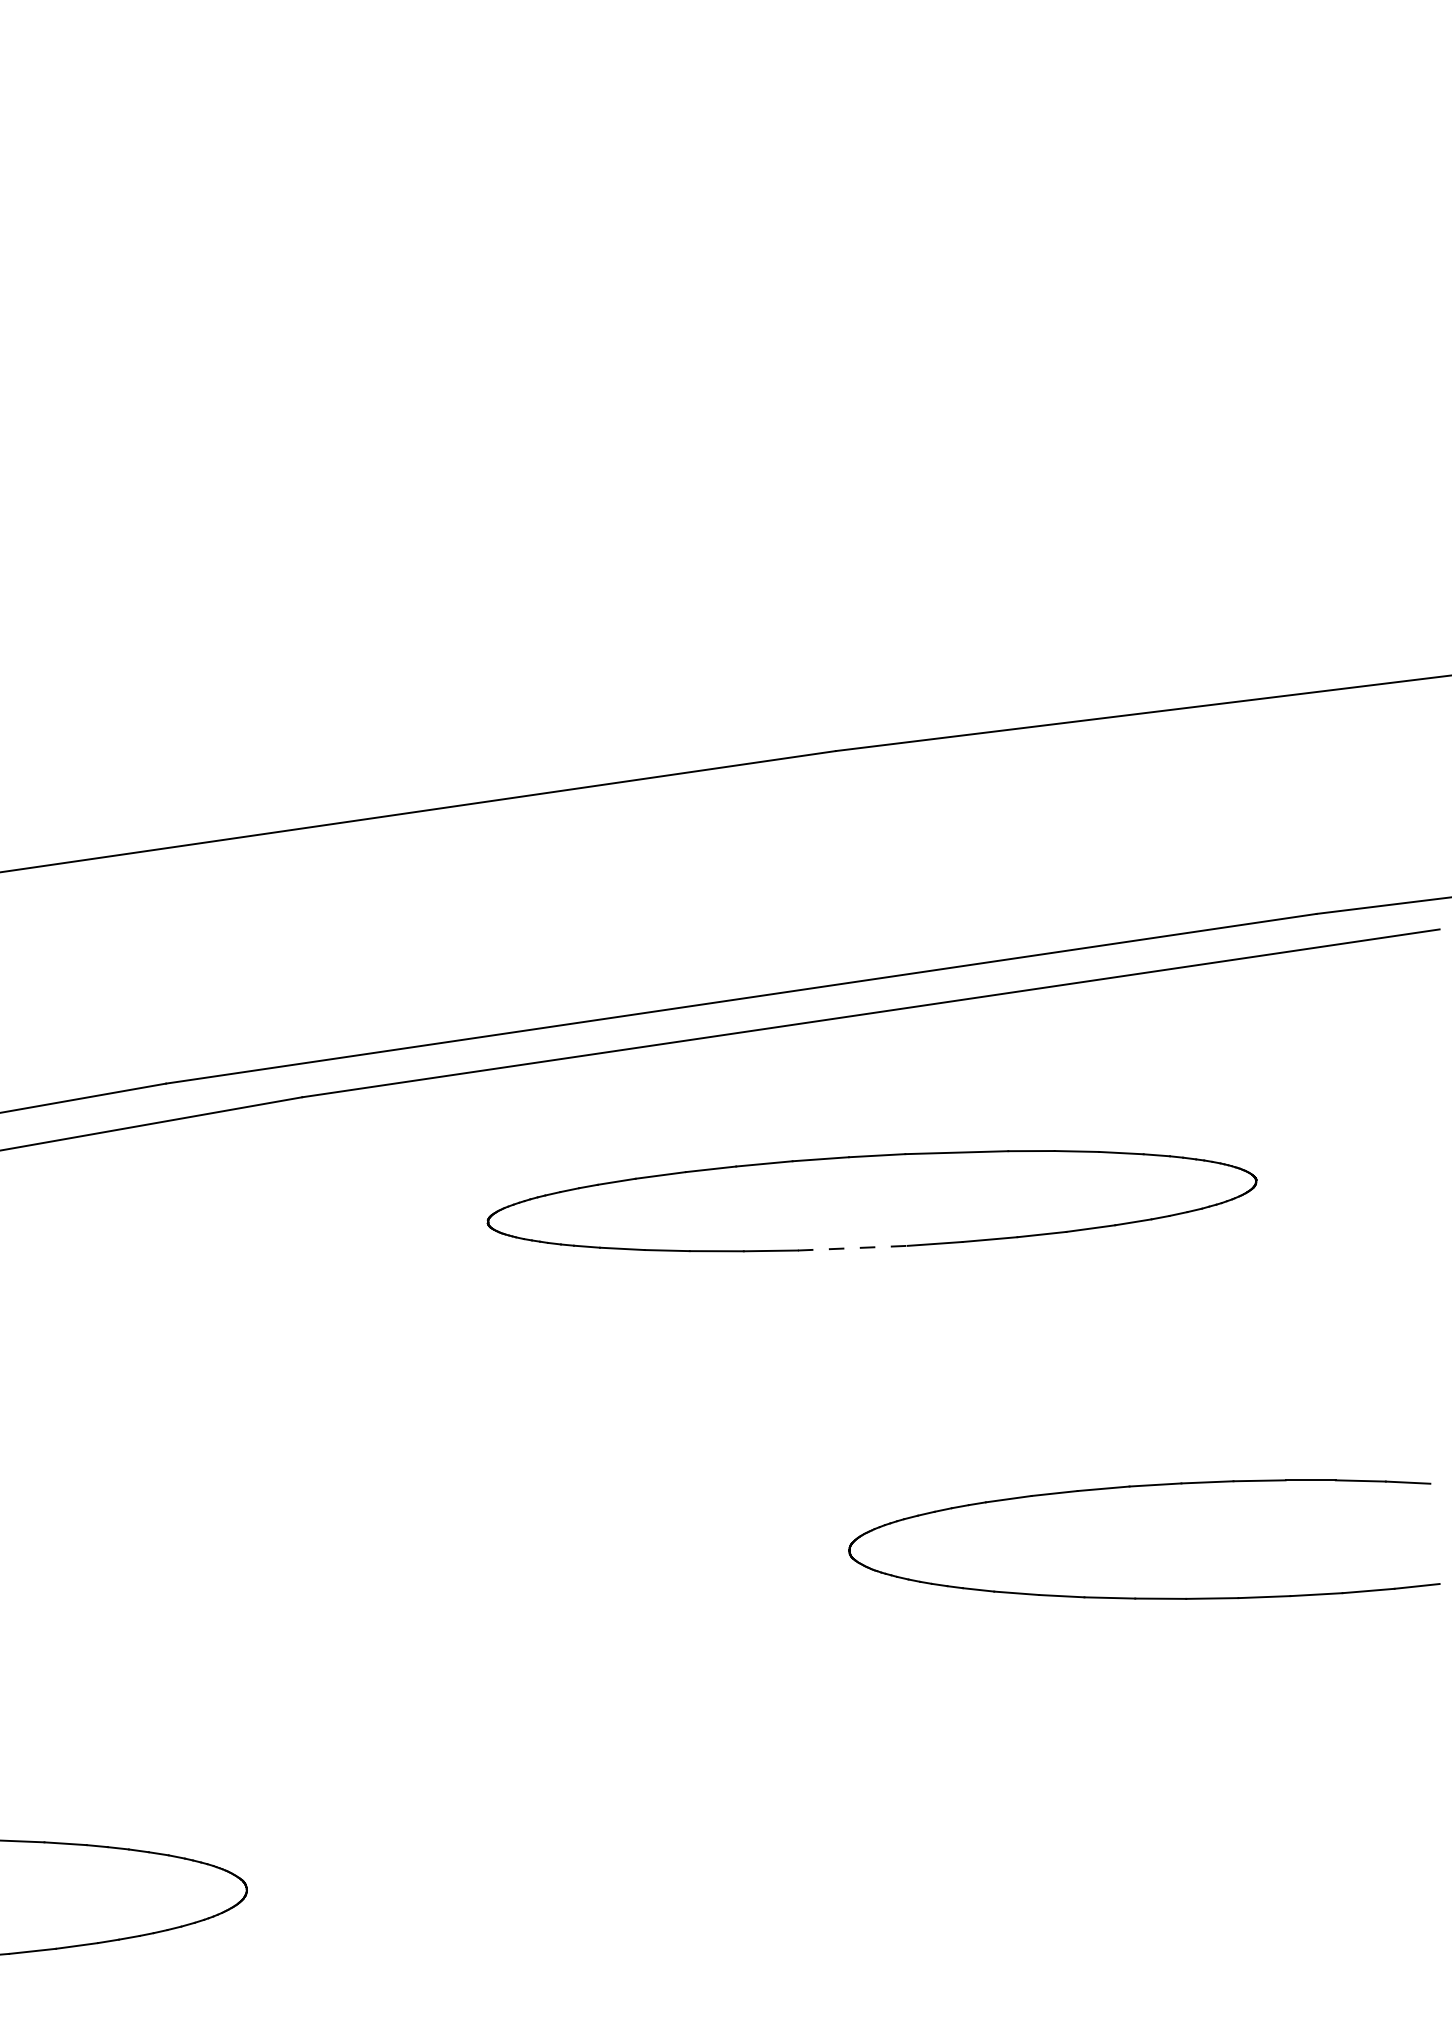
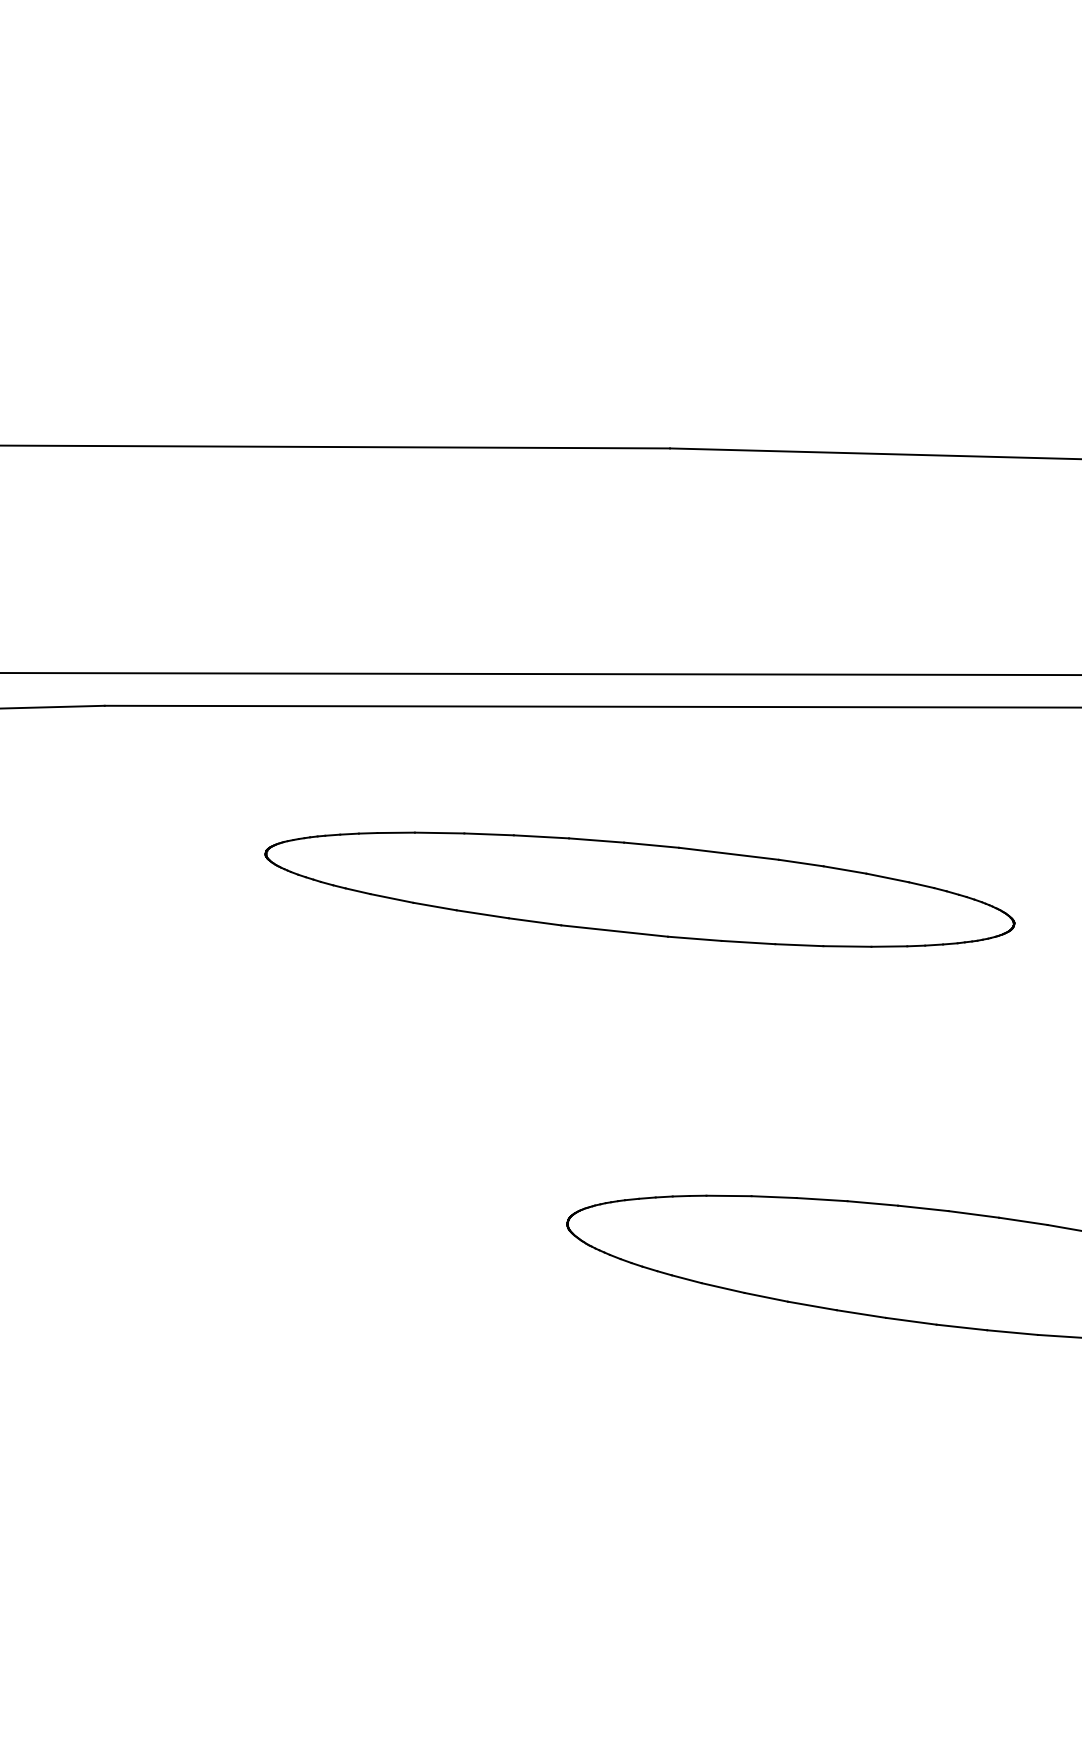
line: (852, 1248) -> (614, 931), dashed -> solid

